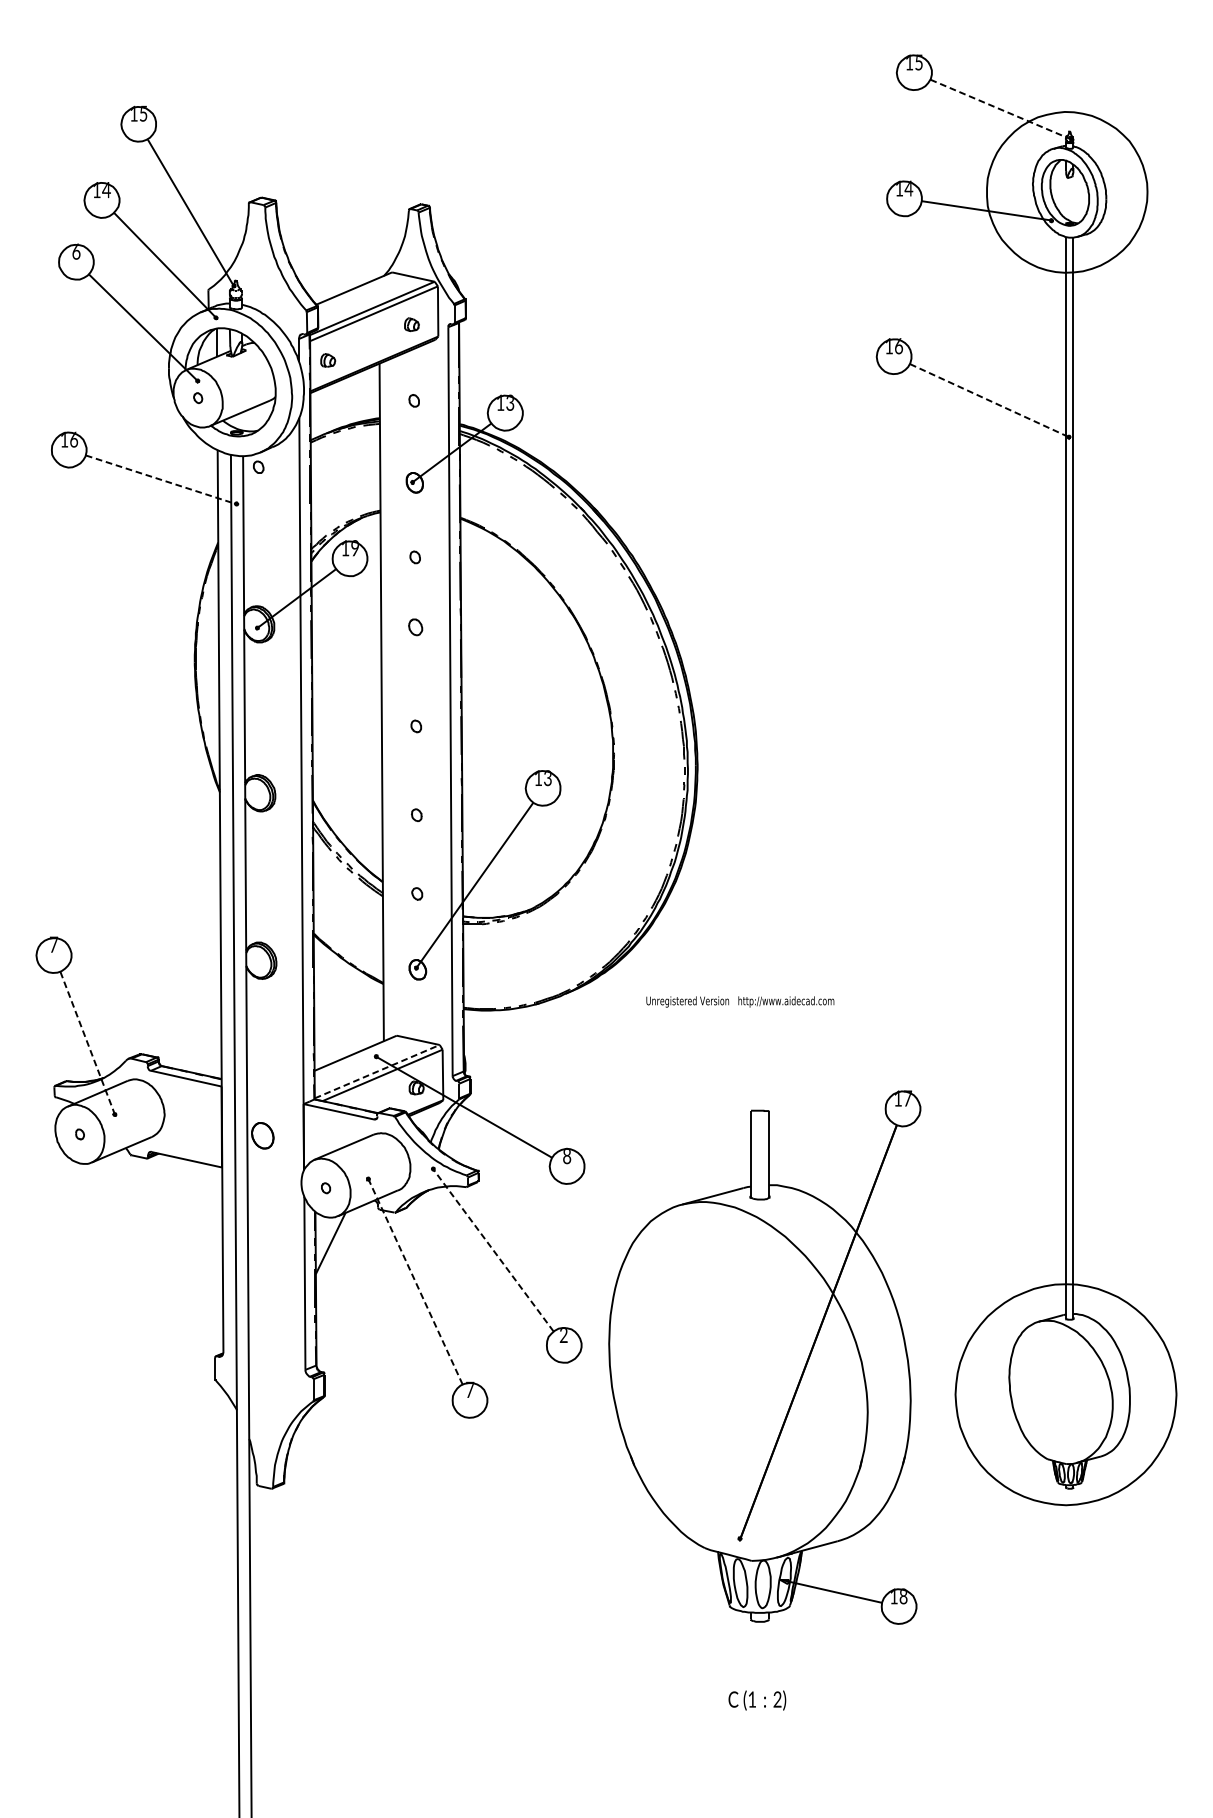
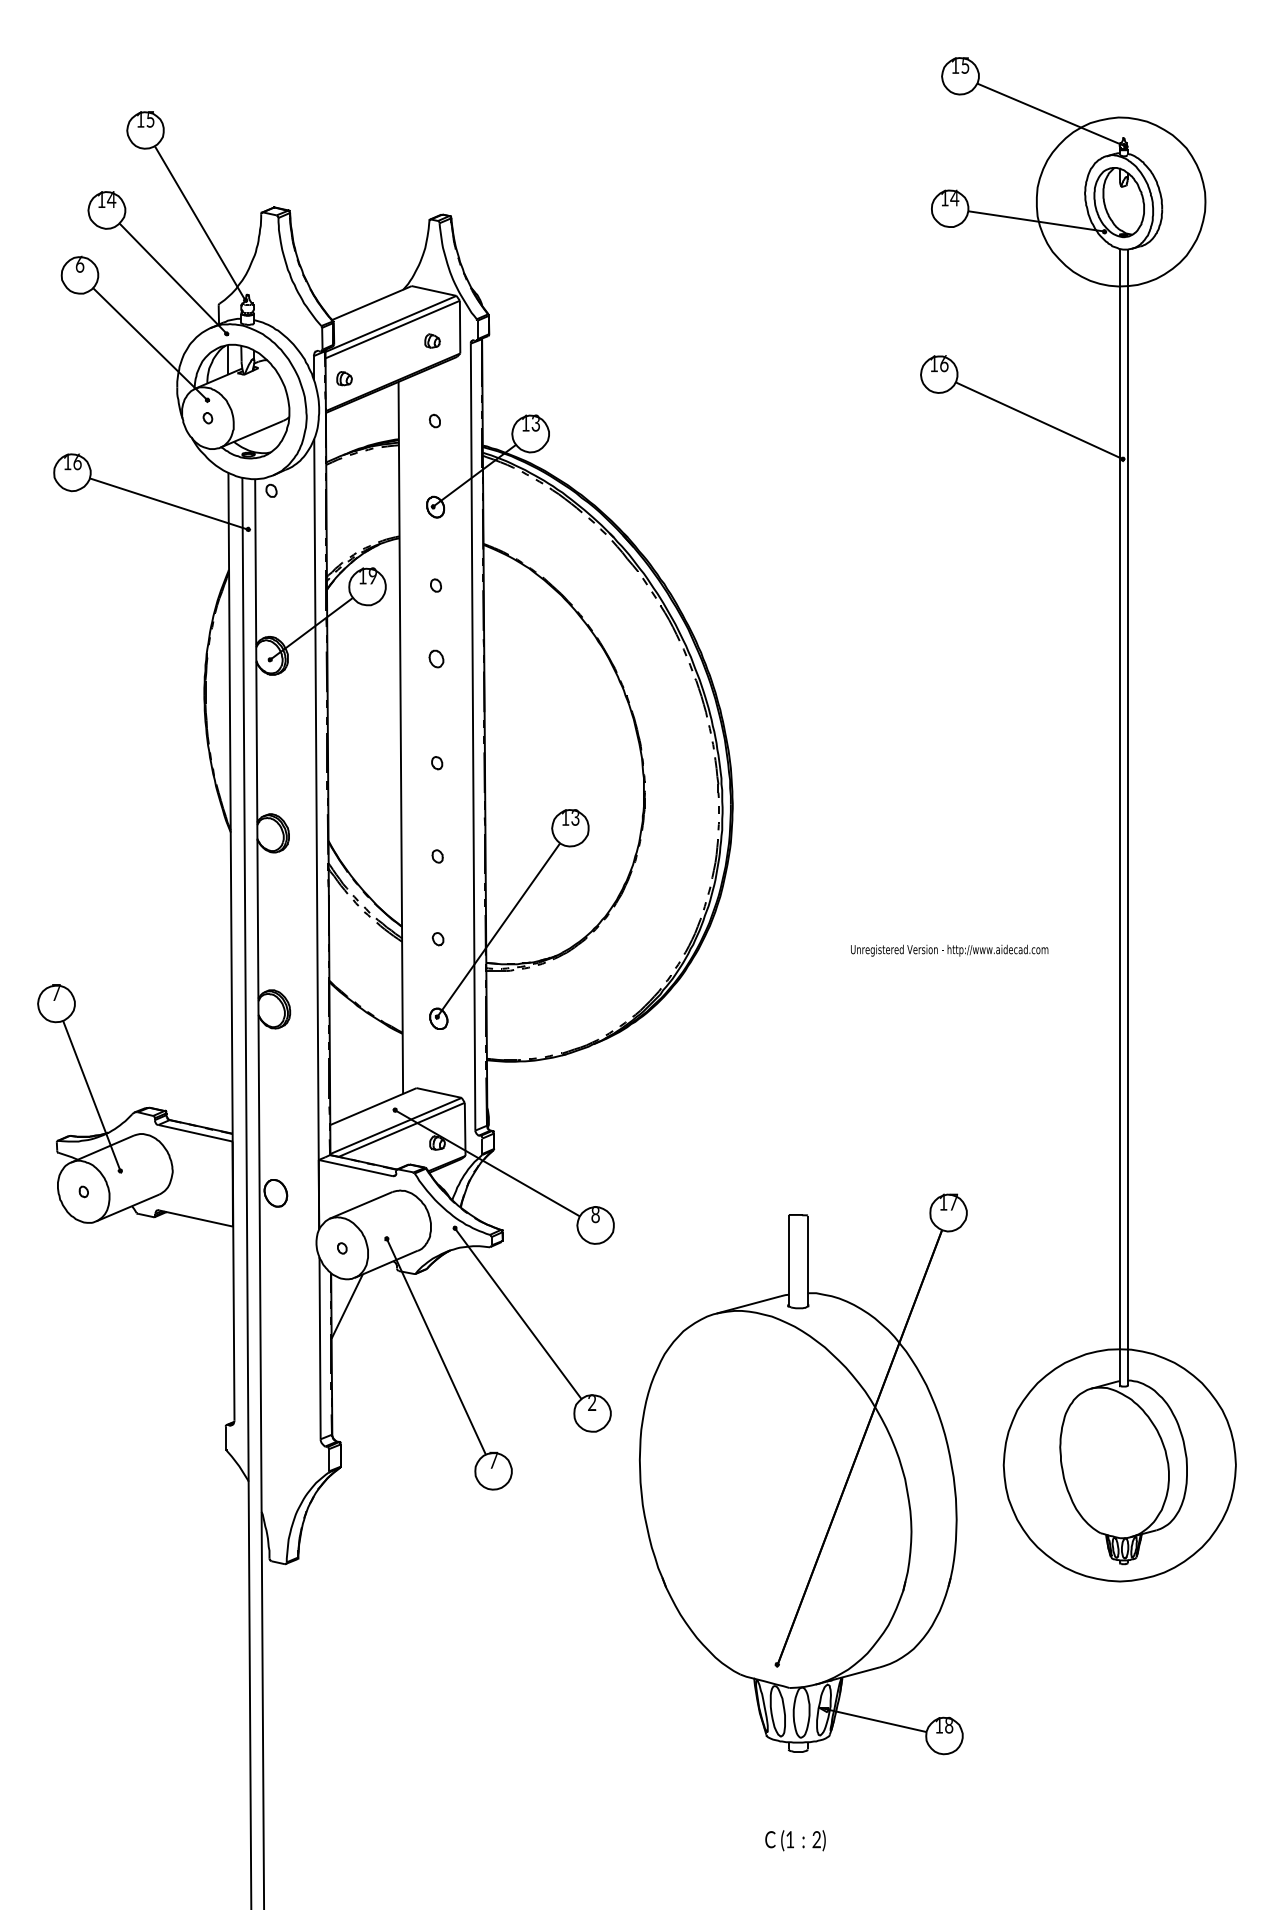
line: (1000, 110) -> (1051, 115), dashed -> solid
line: (989, 400) -> (1039, 420), dashed -> solid
line: (161, 480) -> (169, 504), dashed -> solid
text: (740, 1001) -> (949, 950), moved
line: (88, 1043) -> (92, 1096), dashed -> solid
line: (377, 1071) -> (396, 1125), dashed -> solid
line: (492, 1250) -> (517, 1313), dashed -> solid
line: (415, 1281) -> (436, 1346), dashed -> solid
part: (764, 1357) -> (803, 1474), moved
text: (757, 1700) -> (795, 1840), moved

